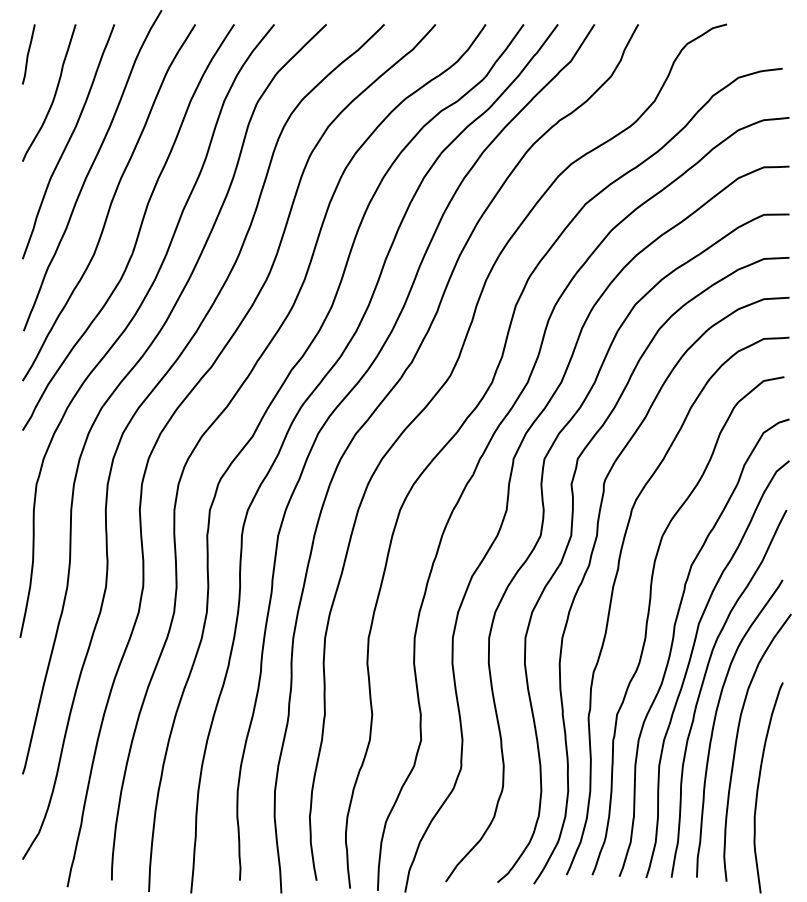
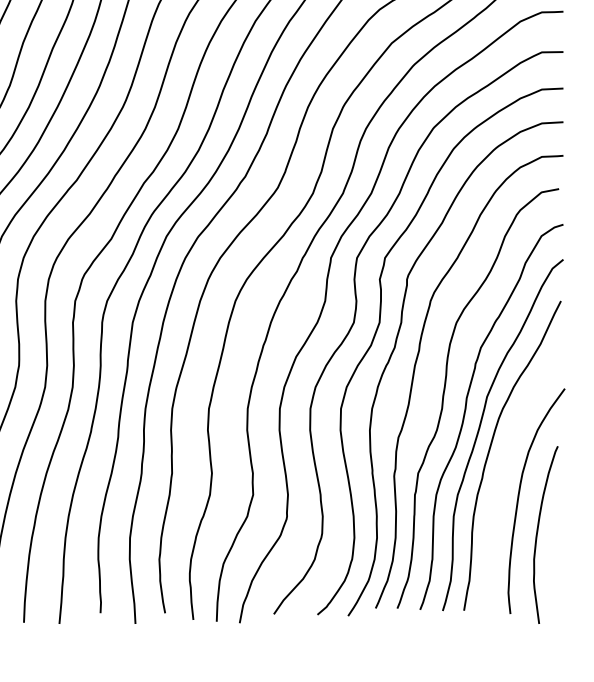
curve: (715, 722) -> (501, 479), removed

